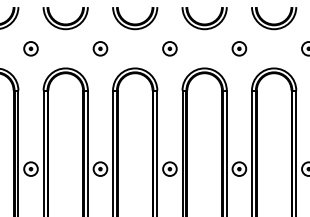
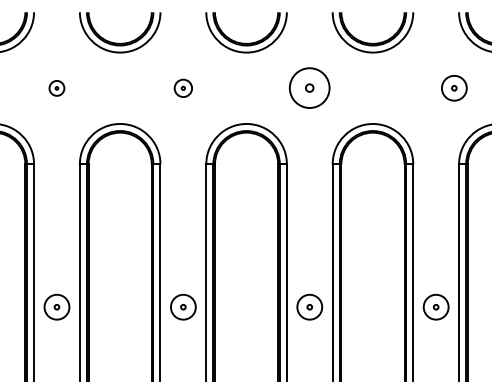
part: (30, 48) -> (56, 87), size x0.6
part: (100, 48) -> (183, 87), size x0.7
part: (169, 48) -> (308, 87), size x1.6
part: (239, 48) -> (454, 87), moved

